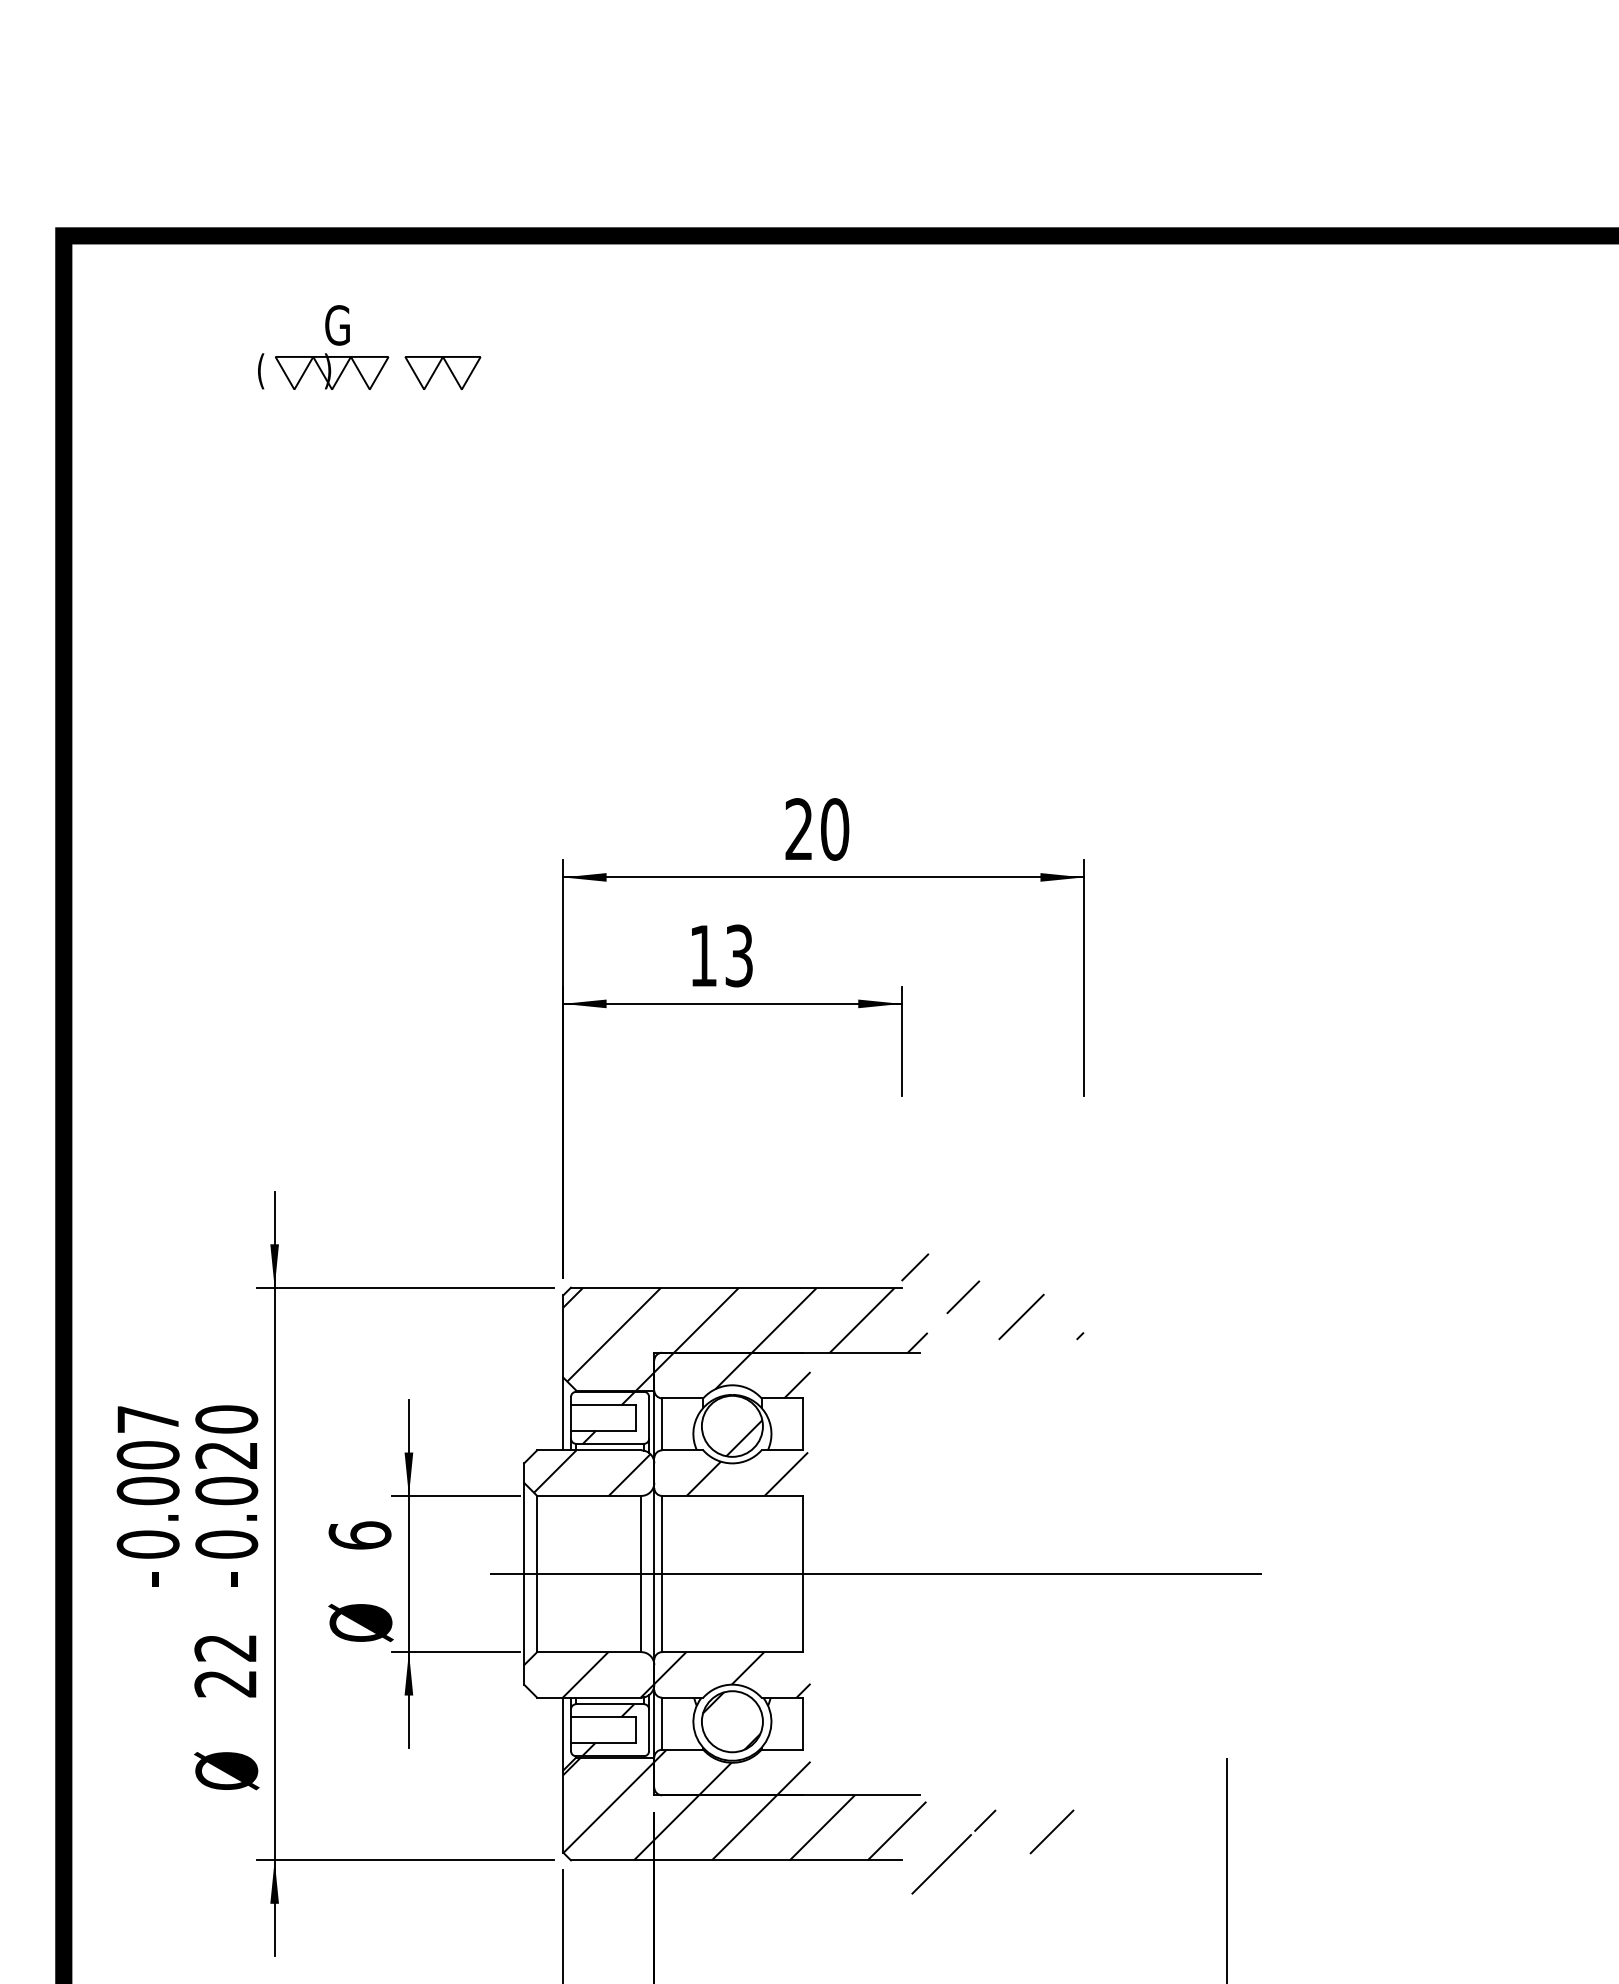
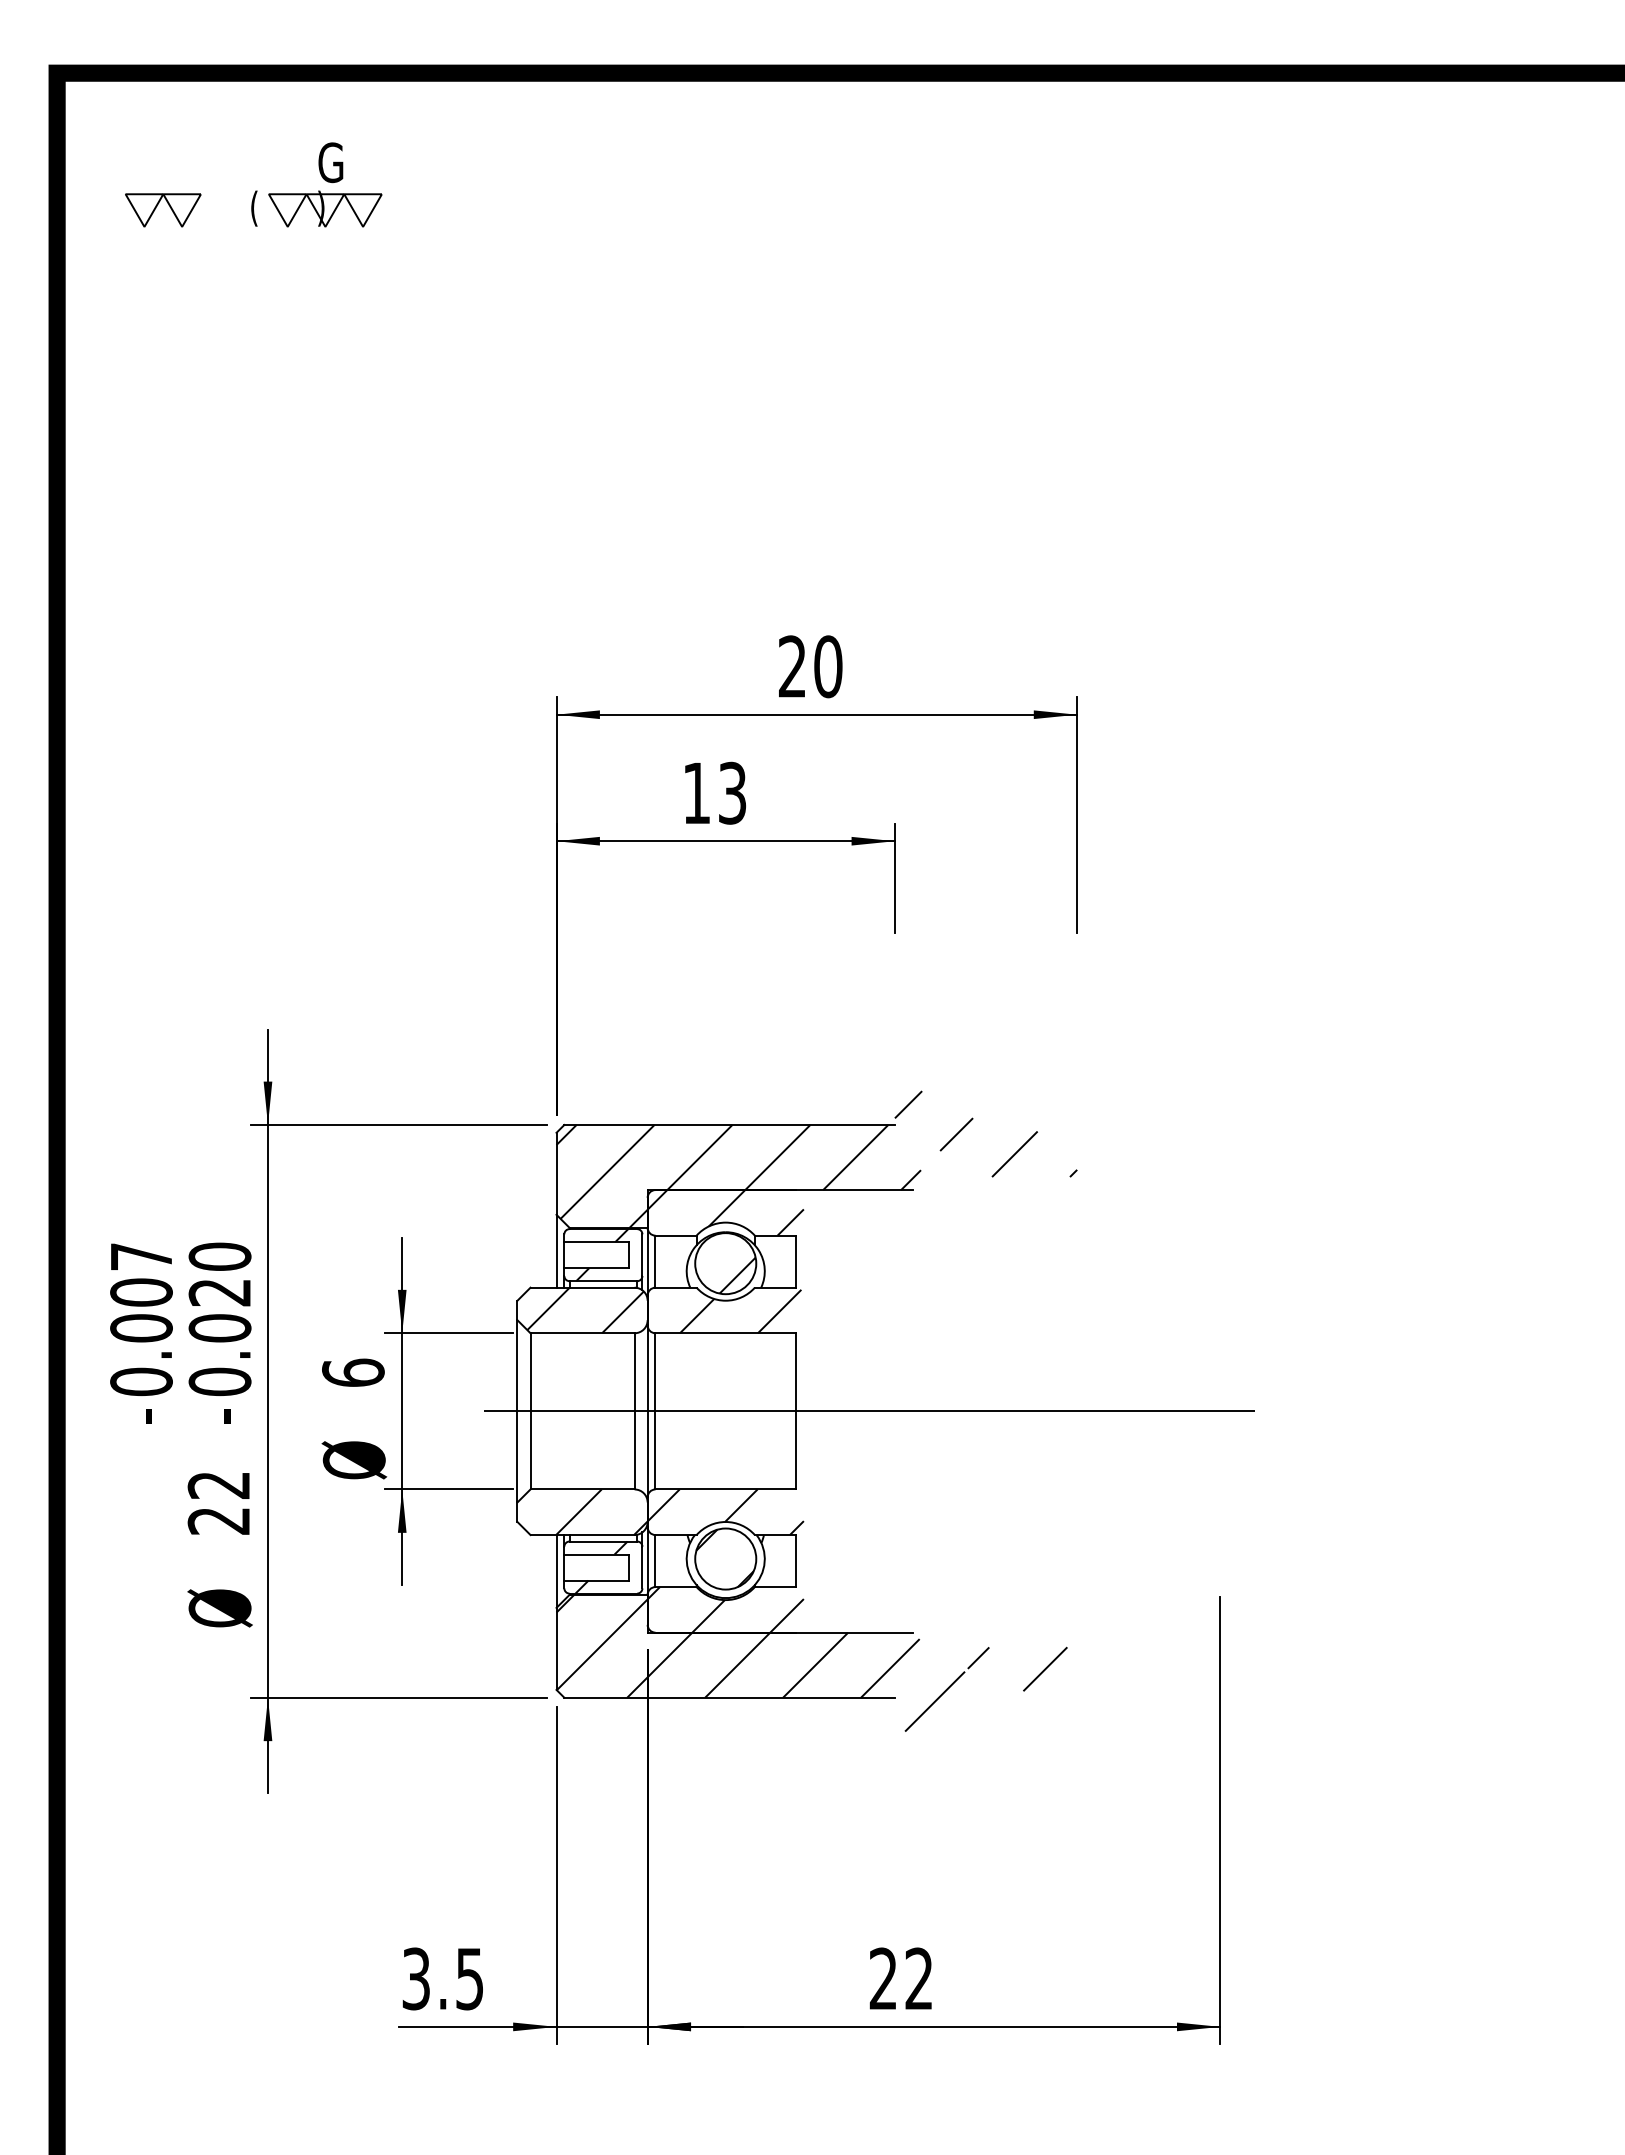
part: (449, 370) -> (169, 207), moved

